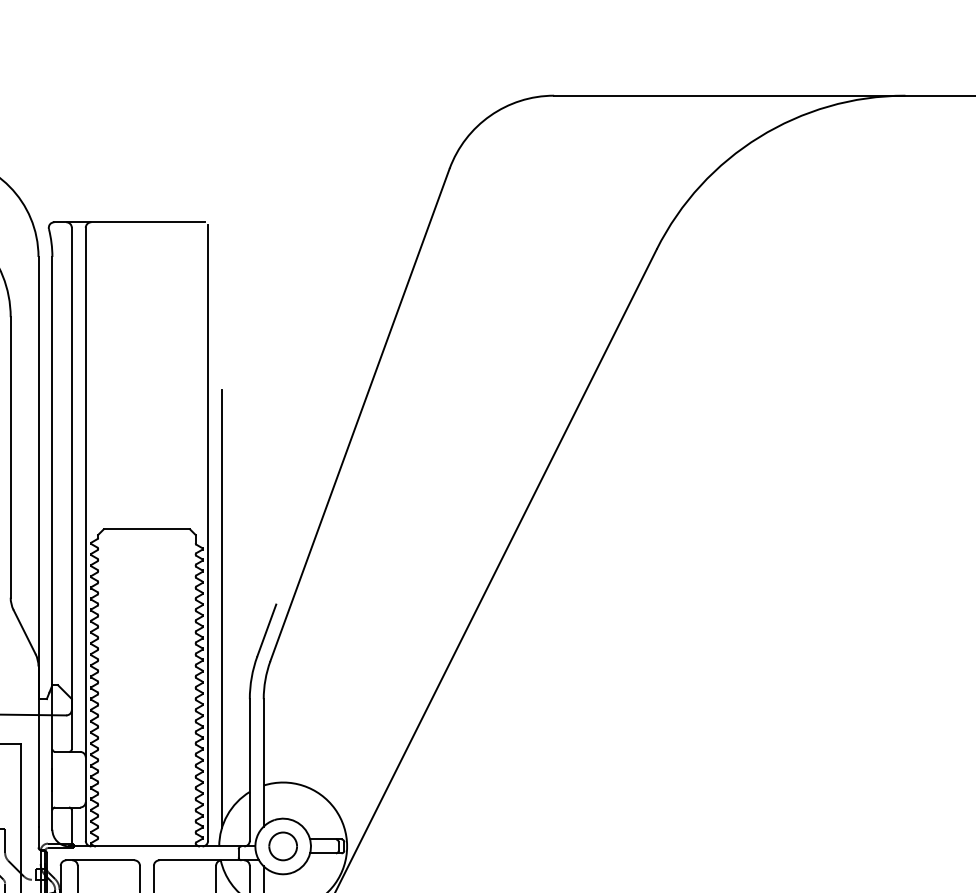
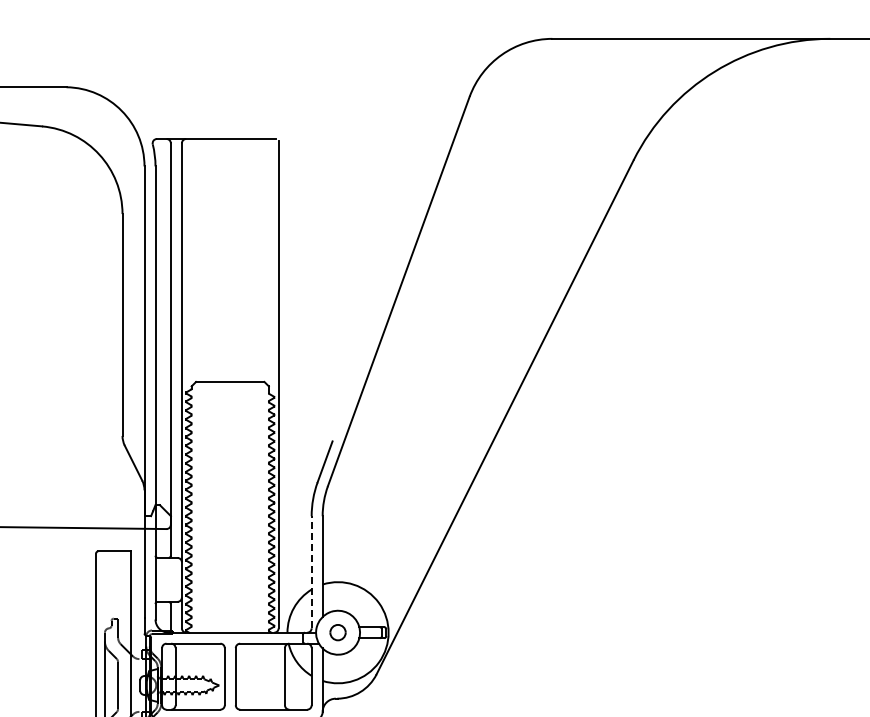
line: (221, 608) -> (289, 444), removed
line: (249, 769) -> (311, 571), solid -> dashed
part: (282, 846) -> (337, 632), size x0.7

